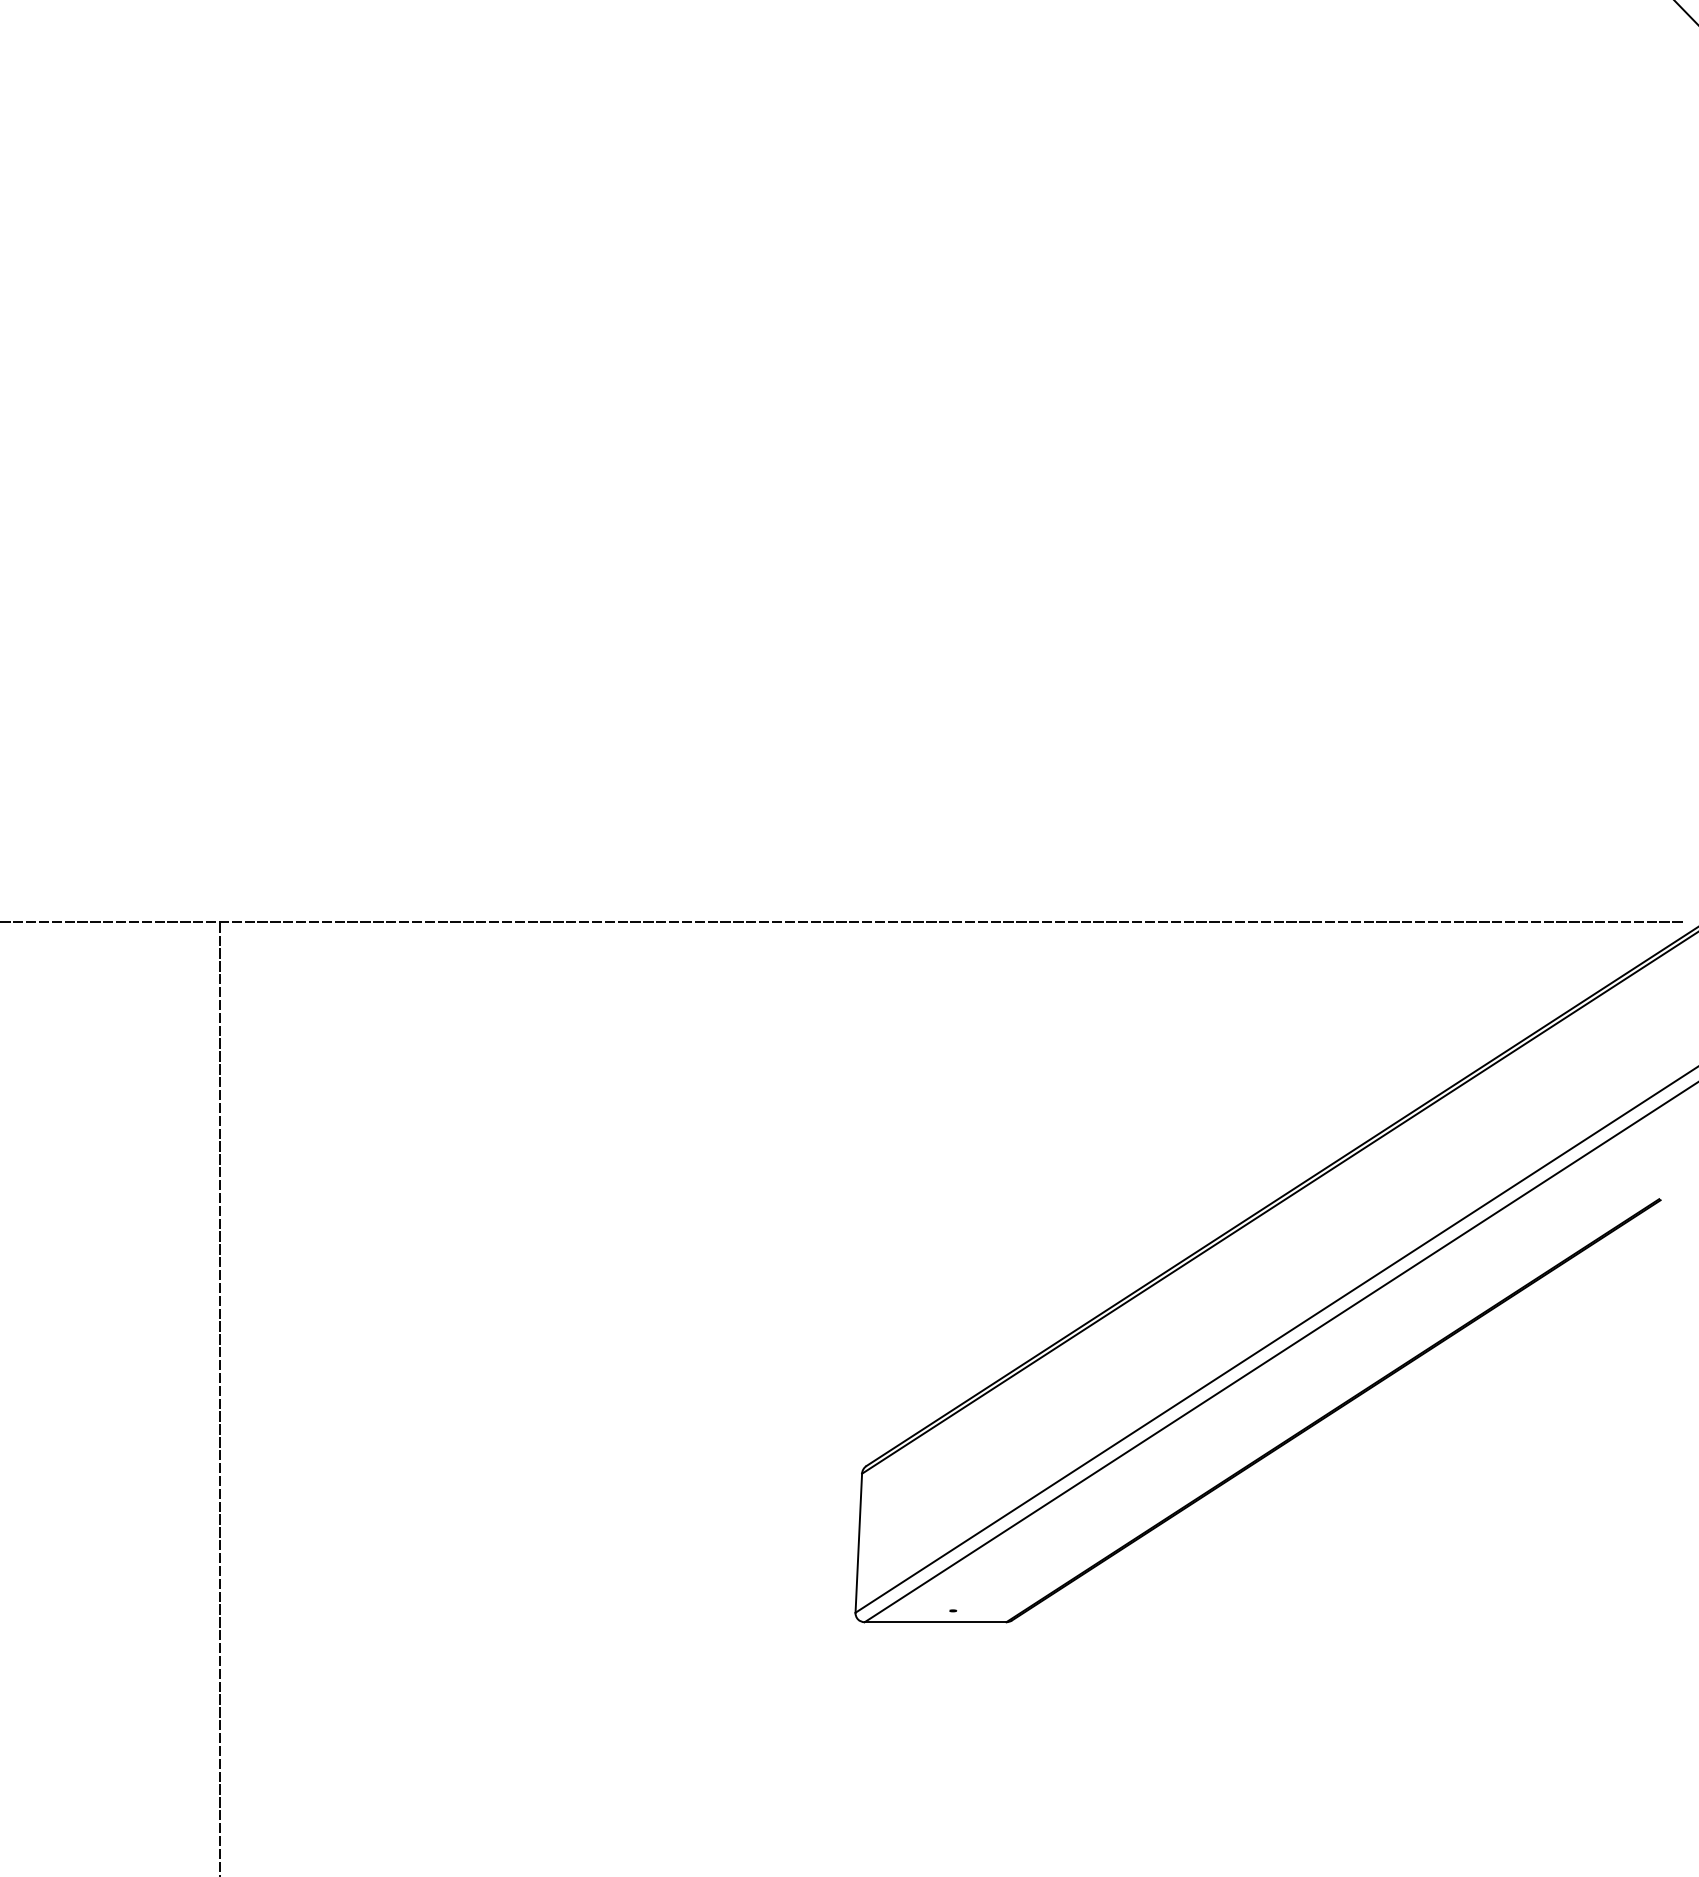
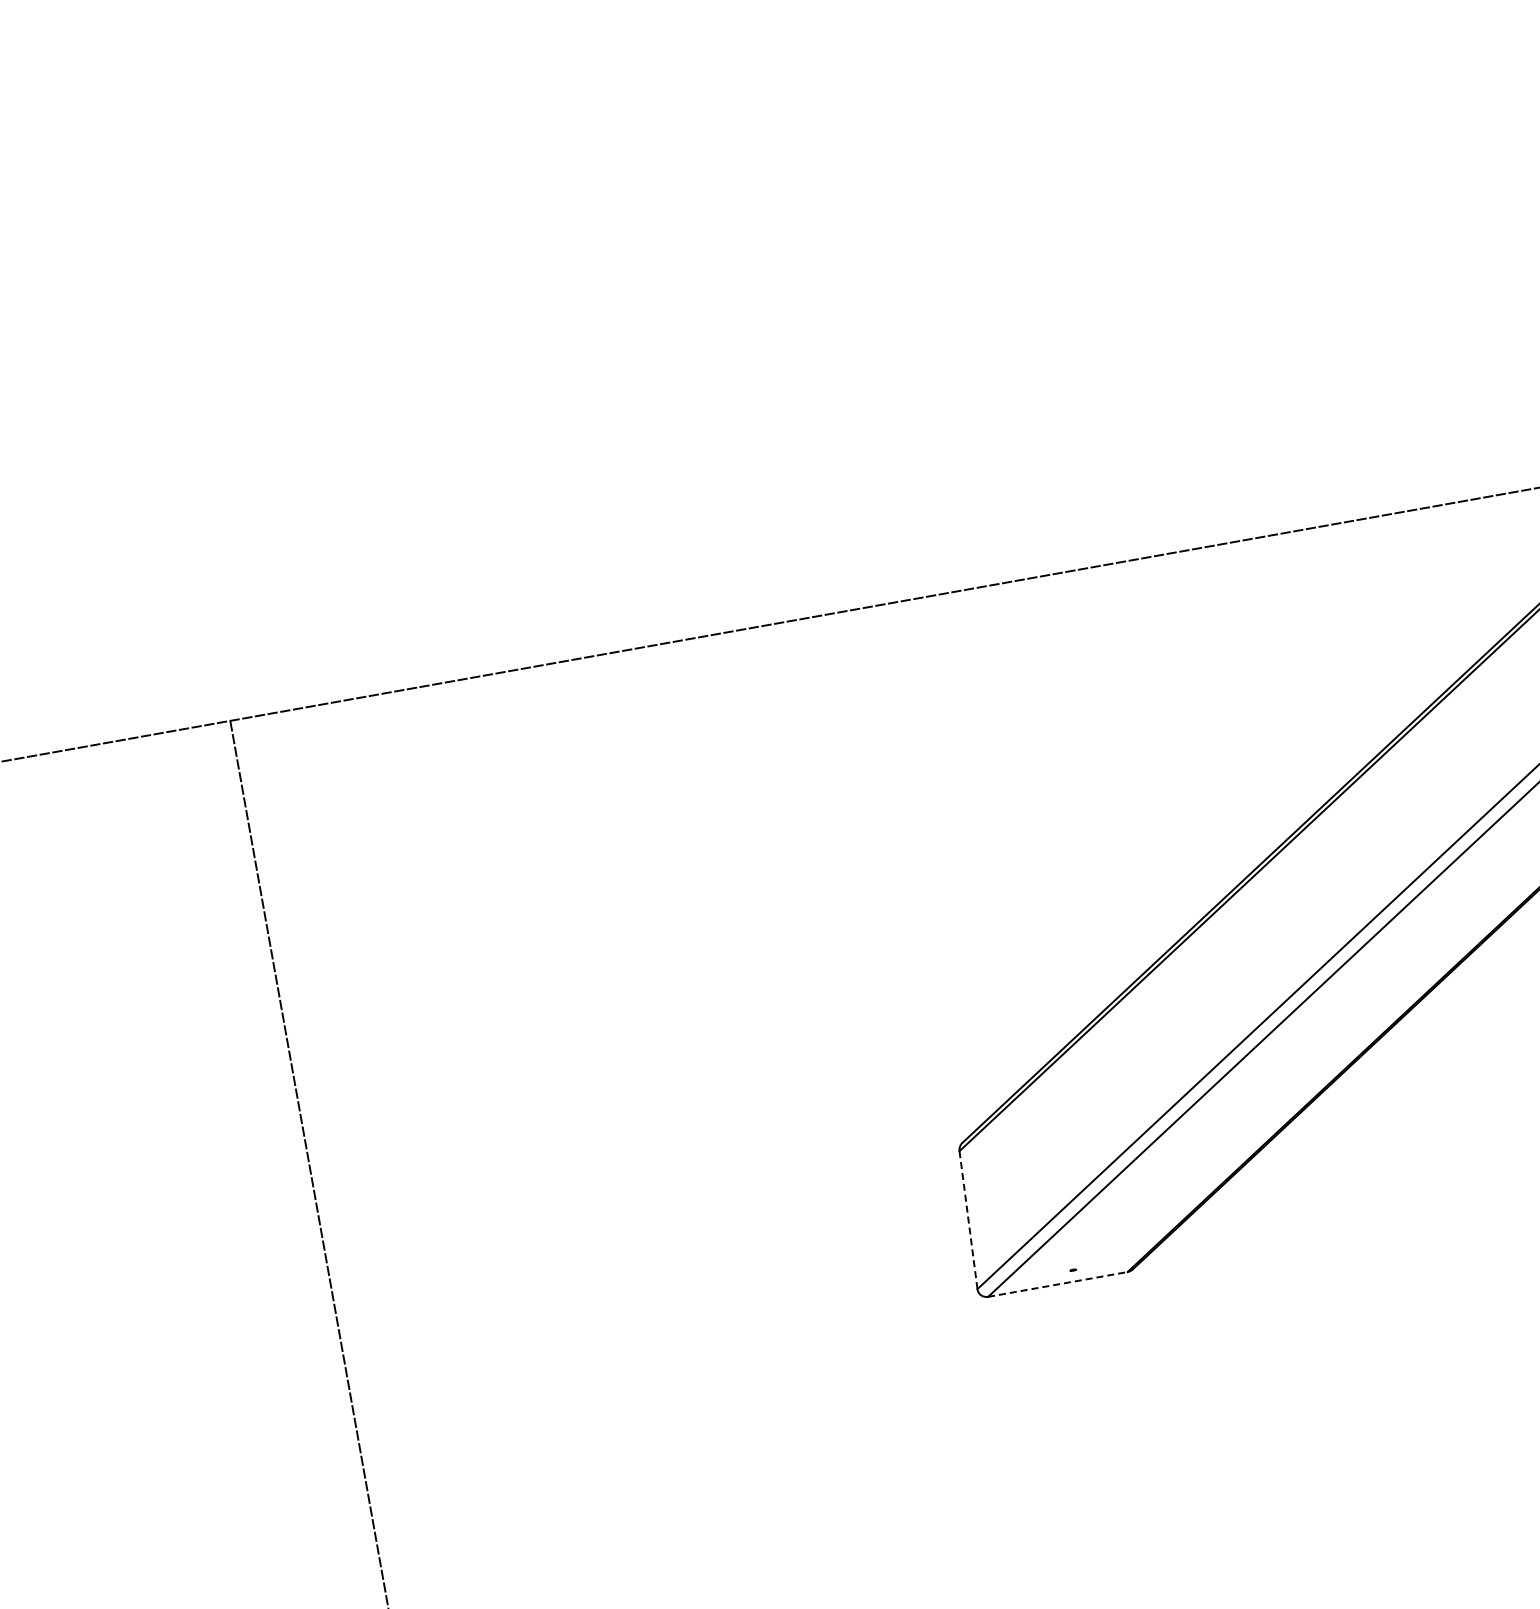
line: (858, 1543) -> (968, 1220), solid -> dashed
line: (935, 1622) -> (1057, 1284), solid -> dashed

